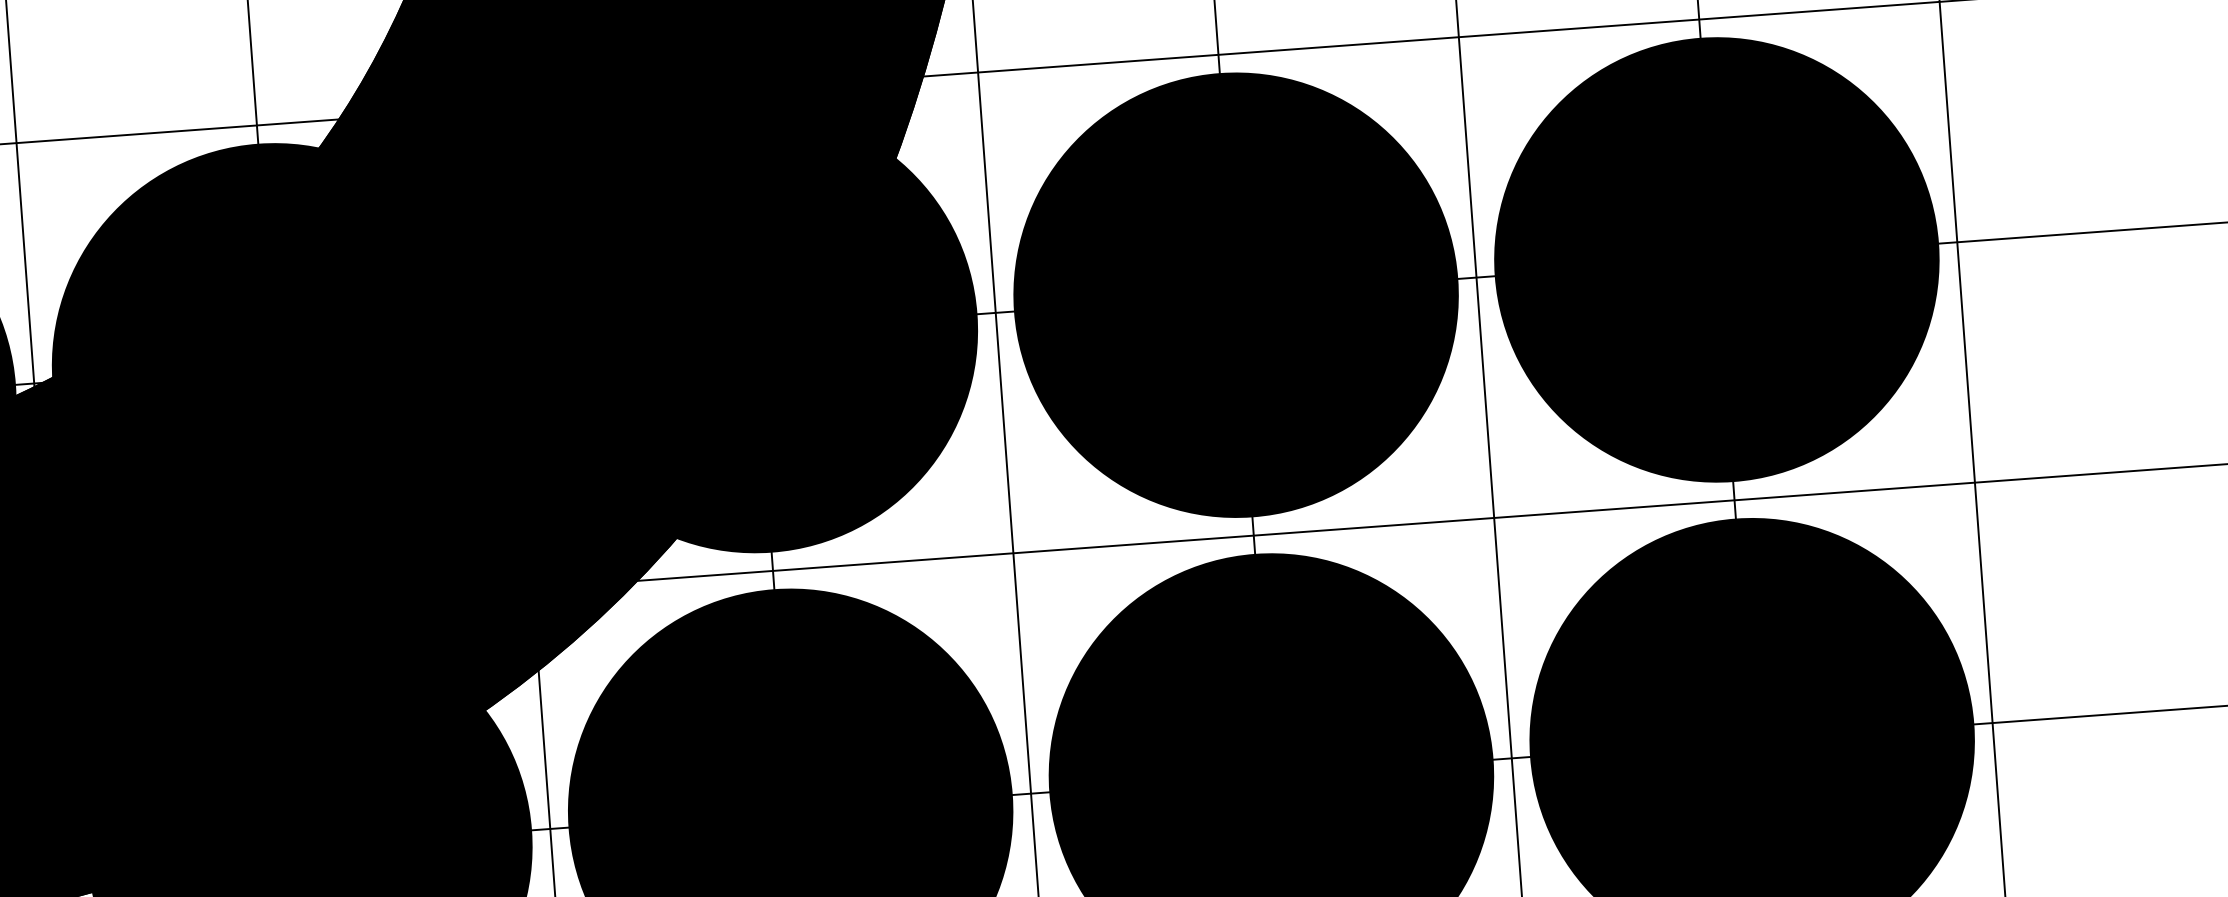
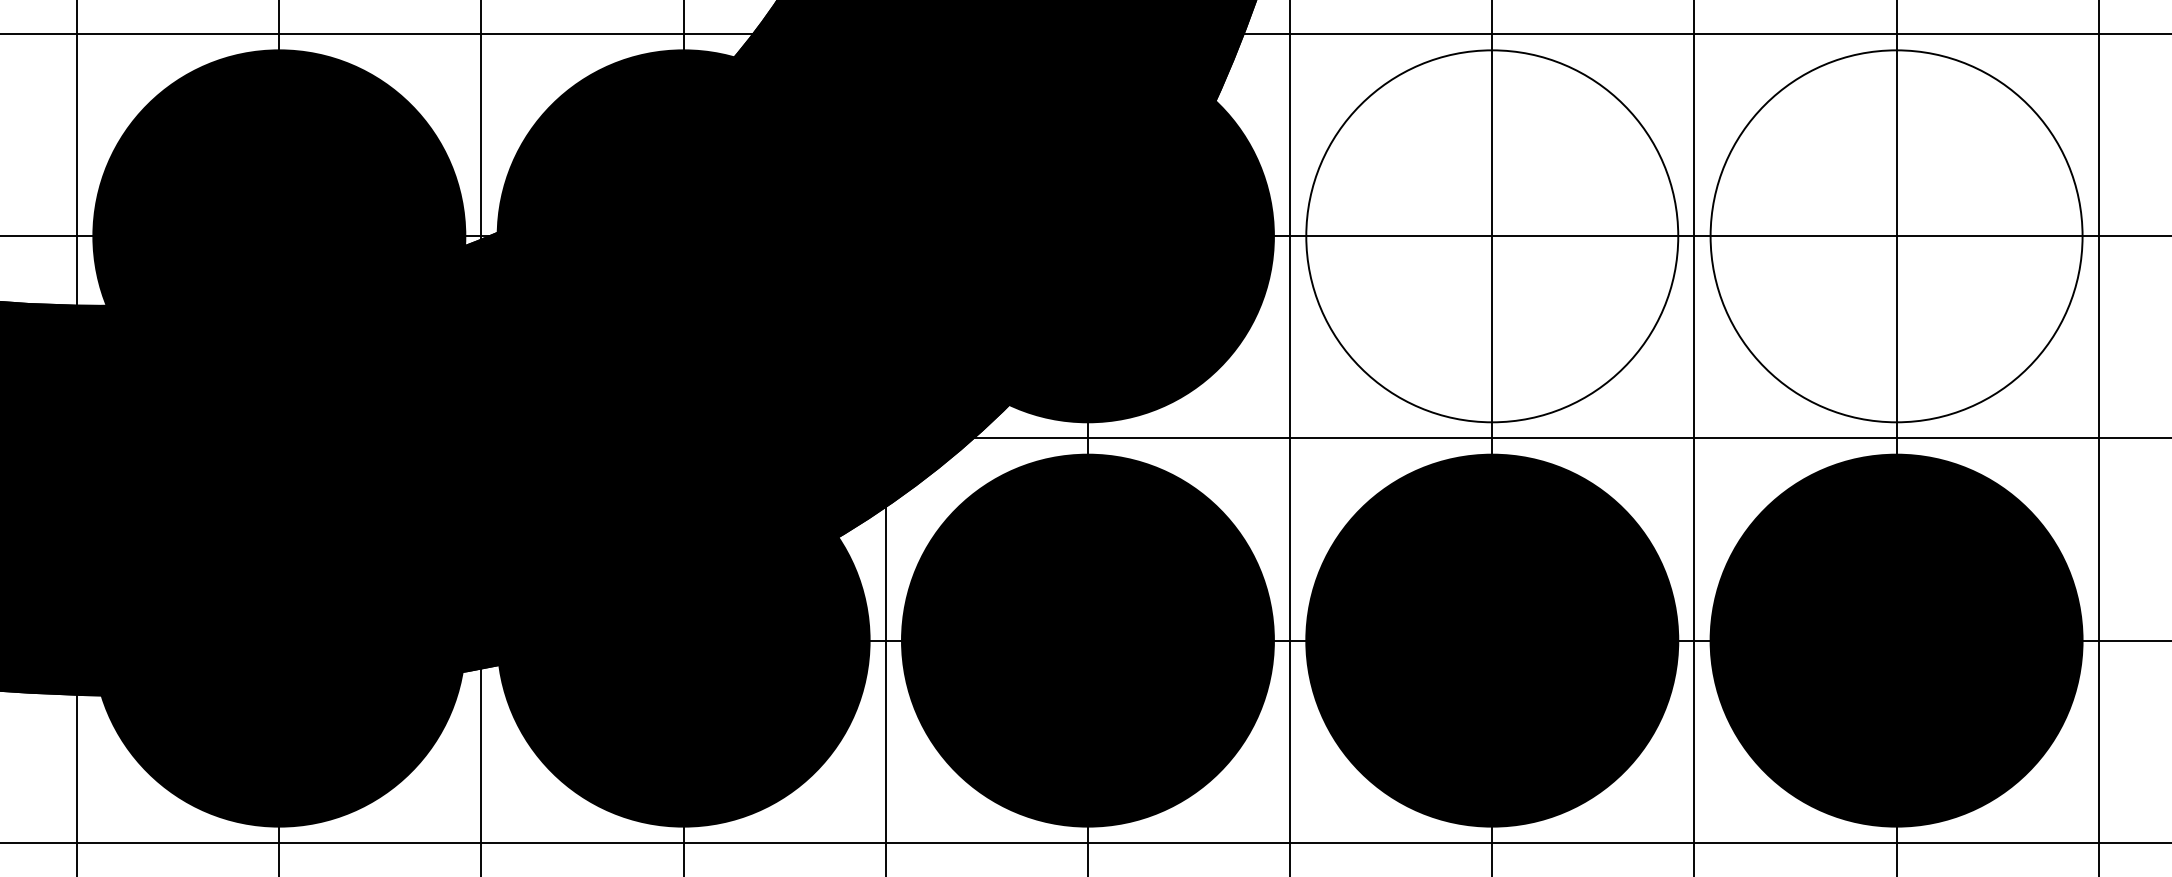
fill: (1716, 260) -> (1896, 236), removed
fill: (1236, 295) -> (1492, 236), removed

